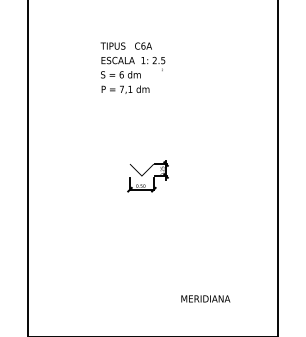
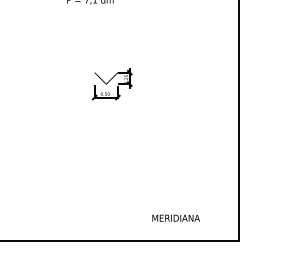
text: (205, 298) -> (175, 217), moved

